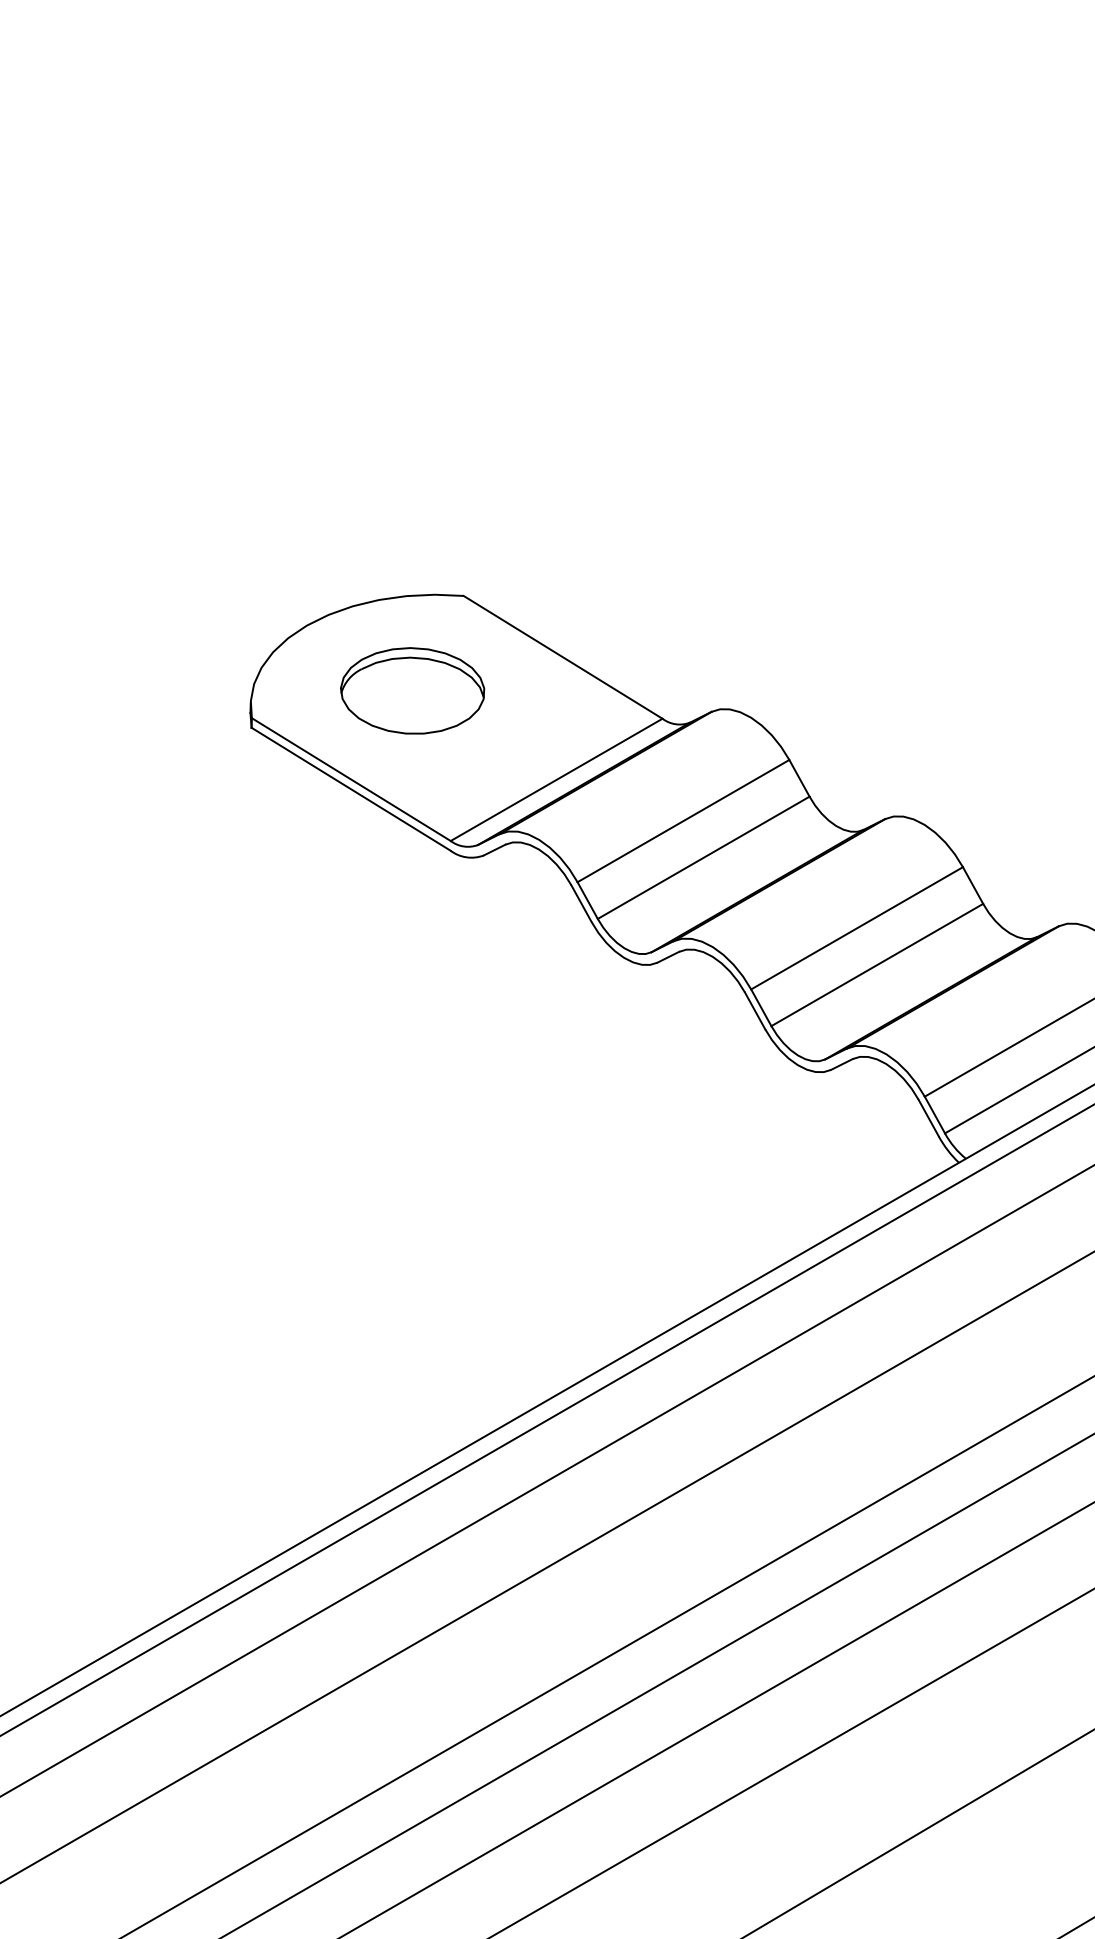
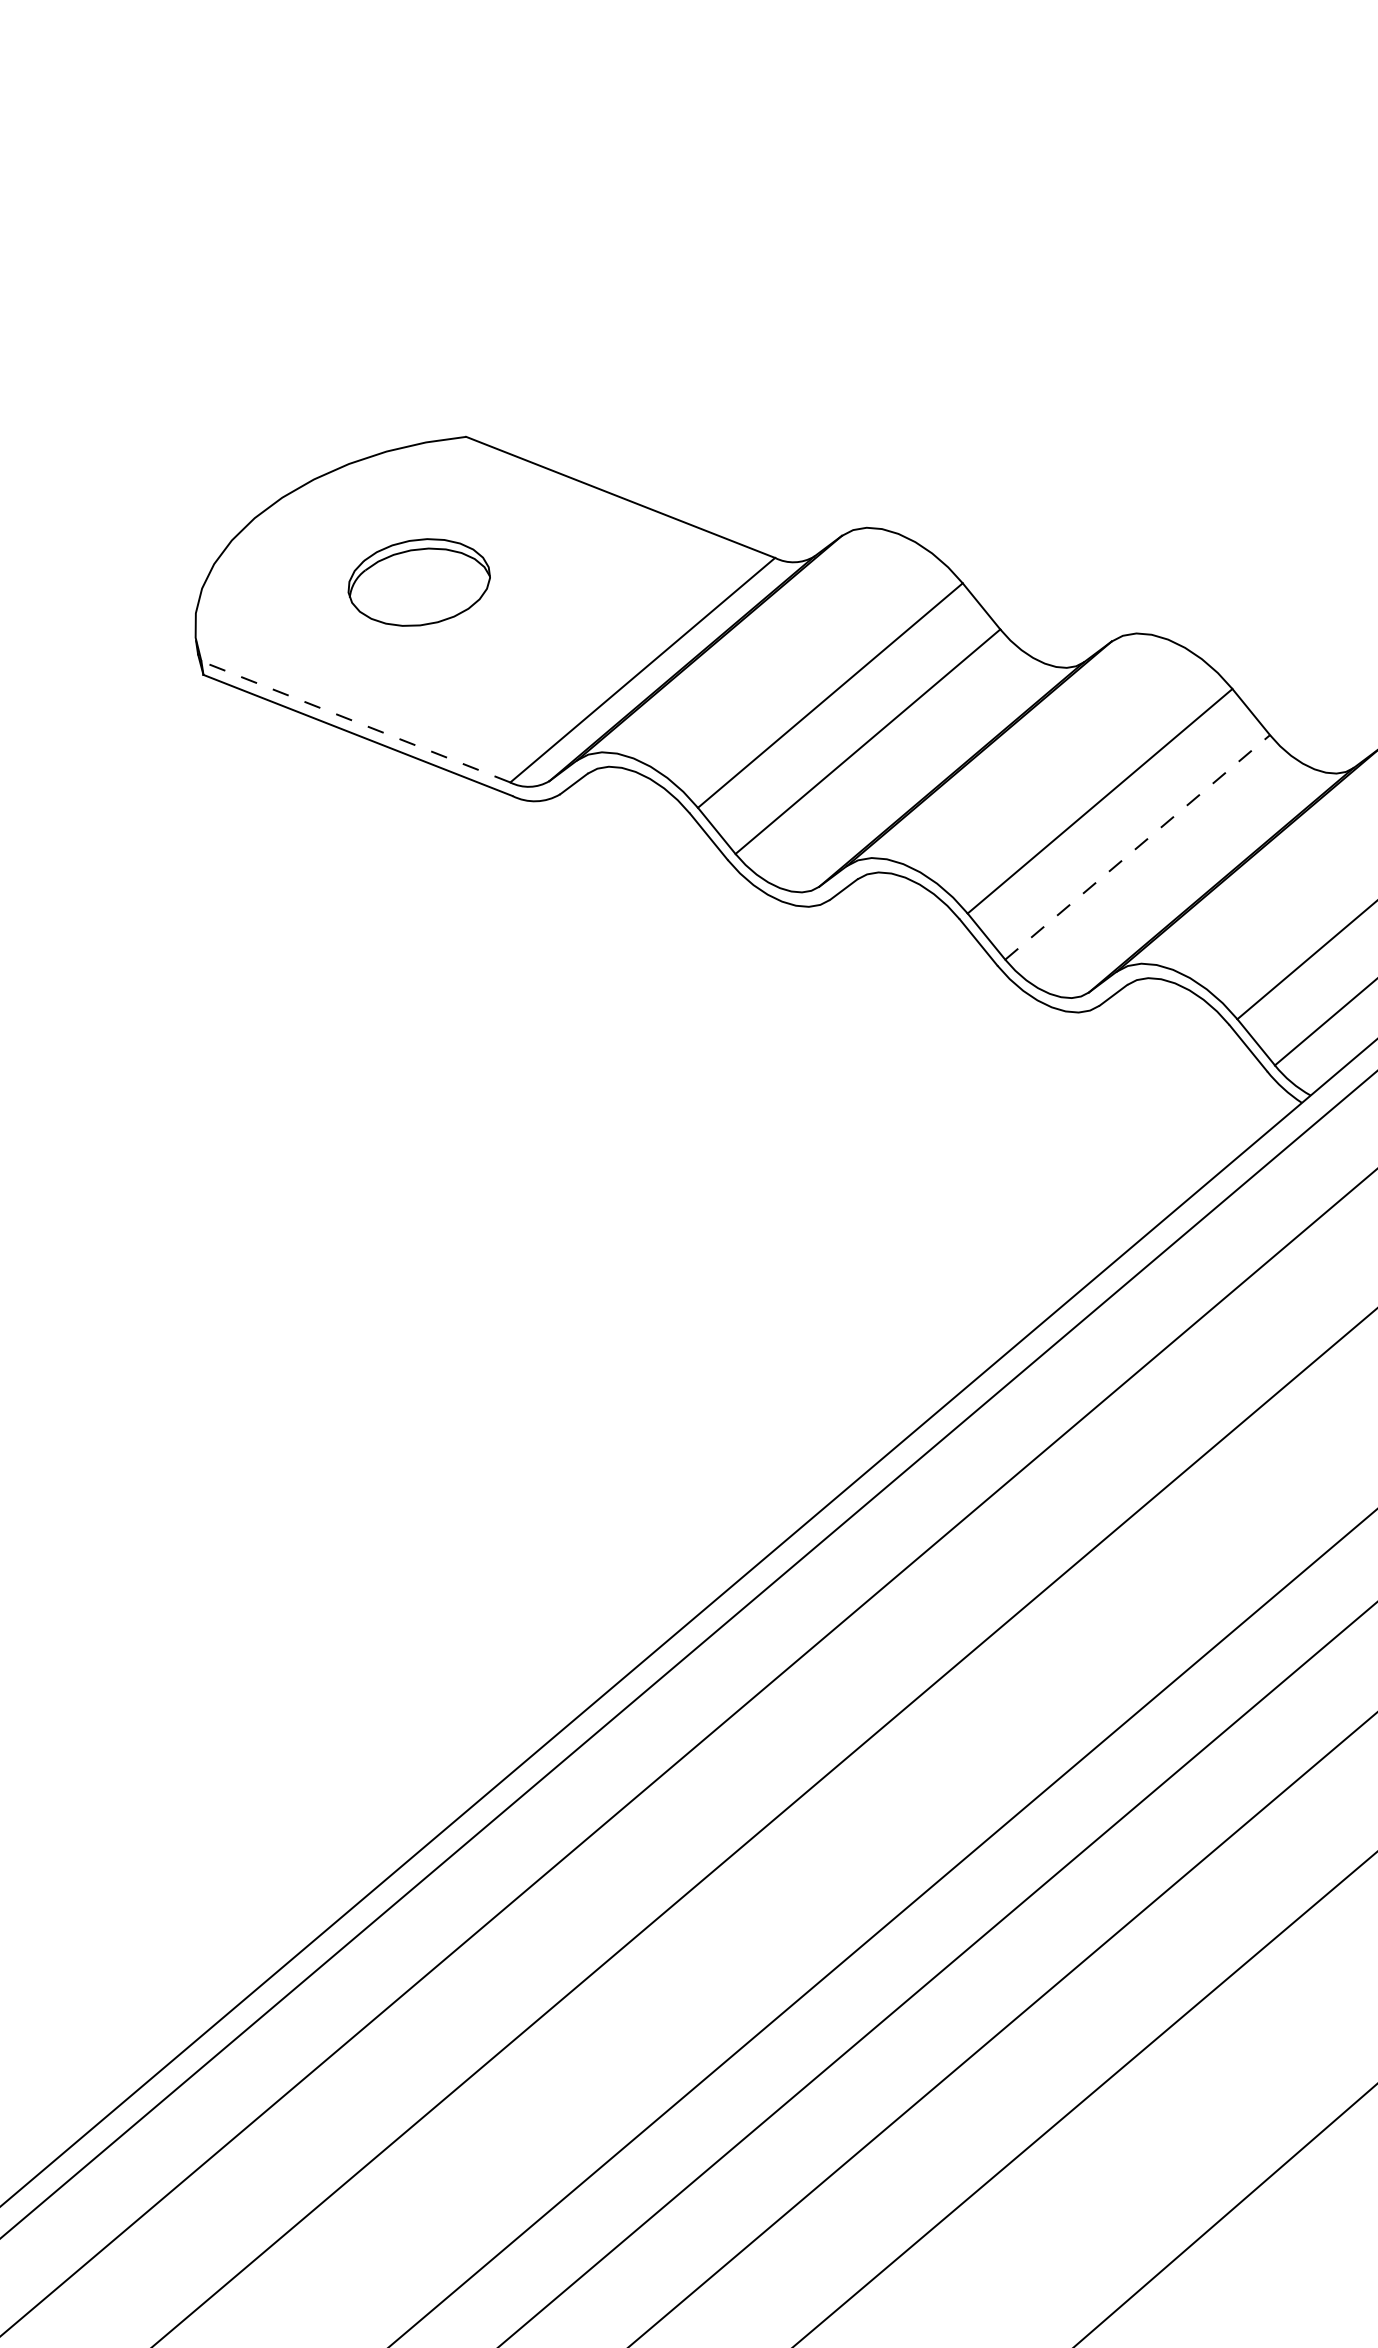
part: (412, 690) -> (418, 581), size x0.7
line: (351, 779) -> (356, 721), solid -> dashed
line: (877, 964) -> (1137, 846), solid -> dashed

